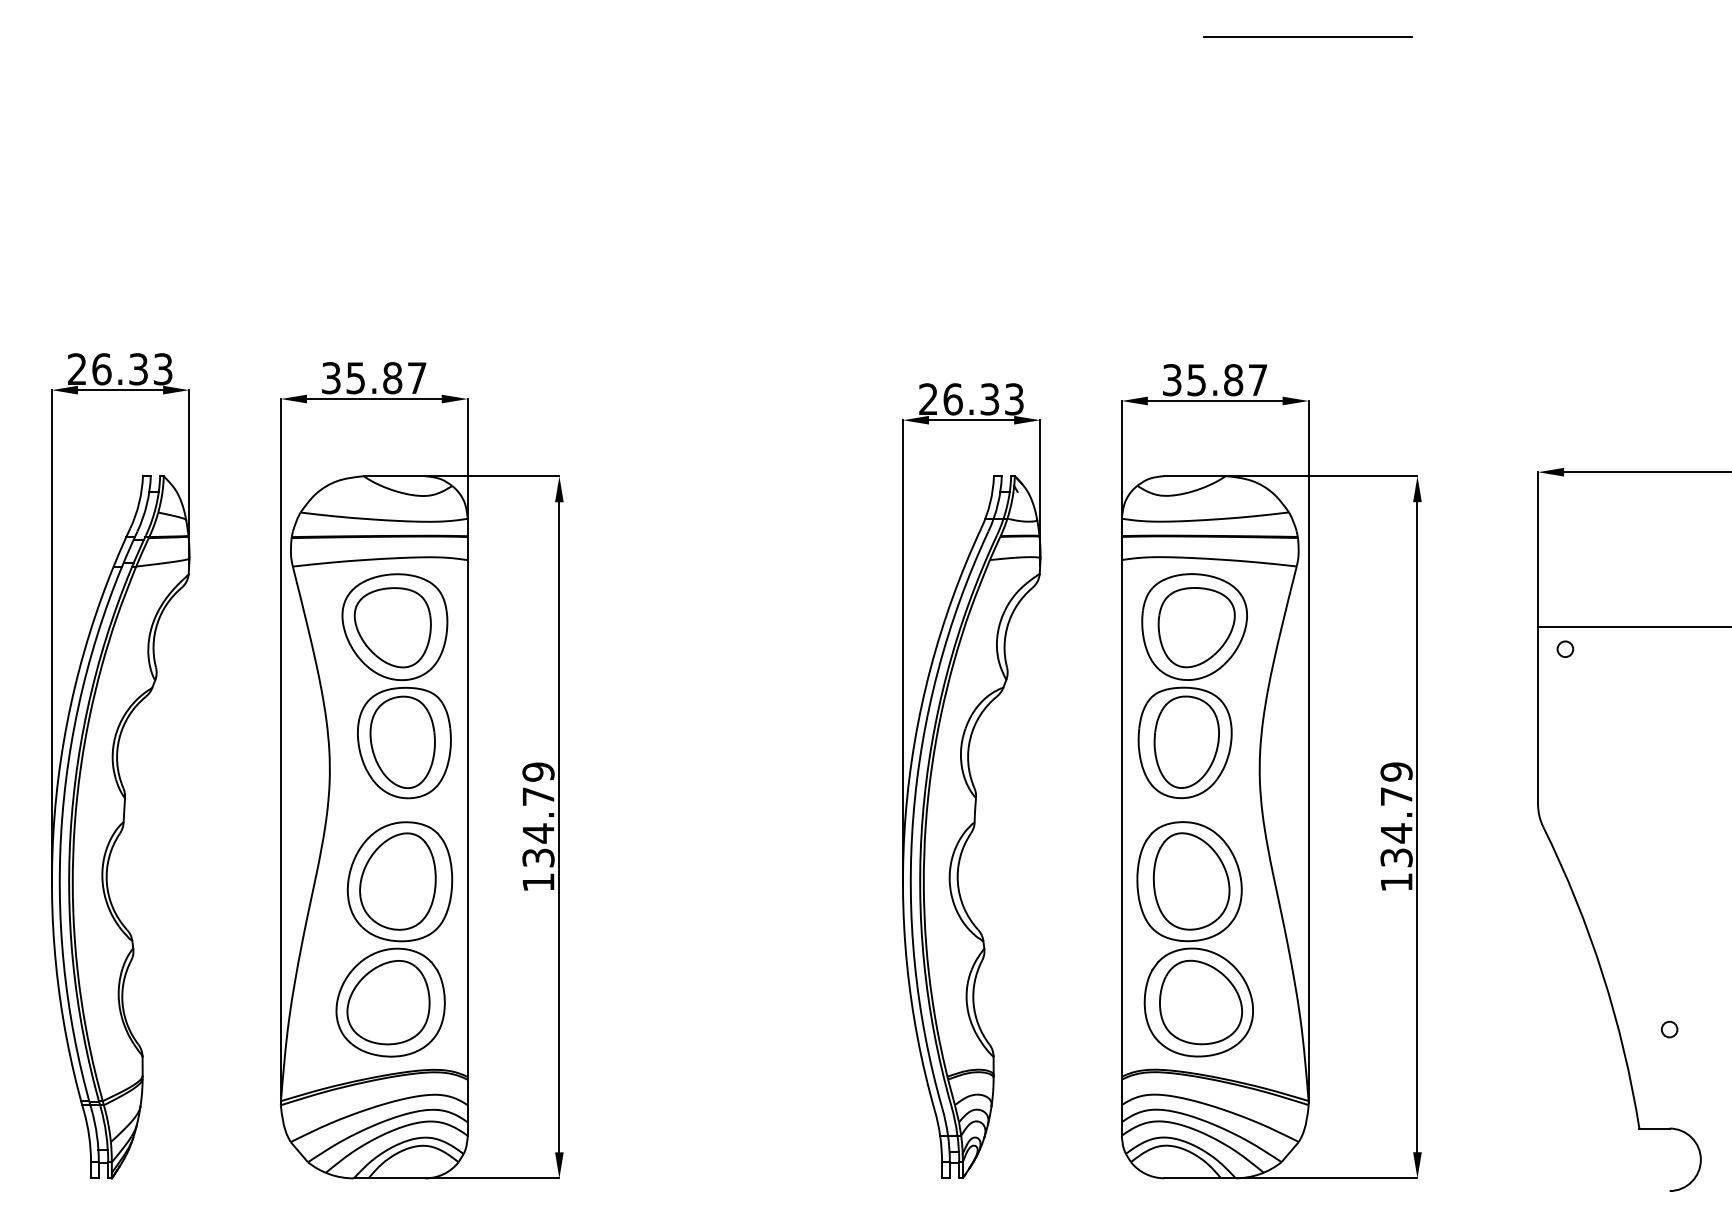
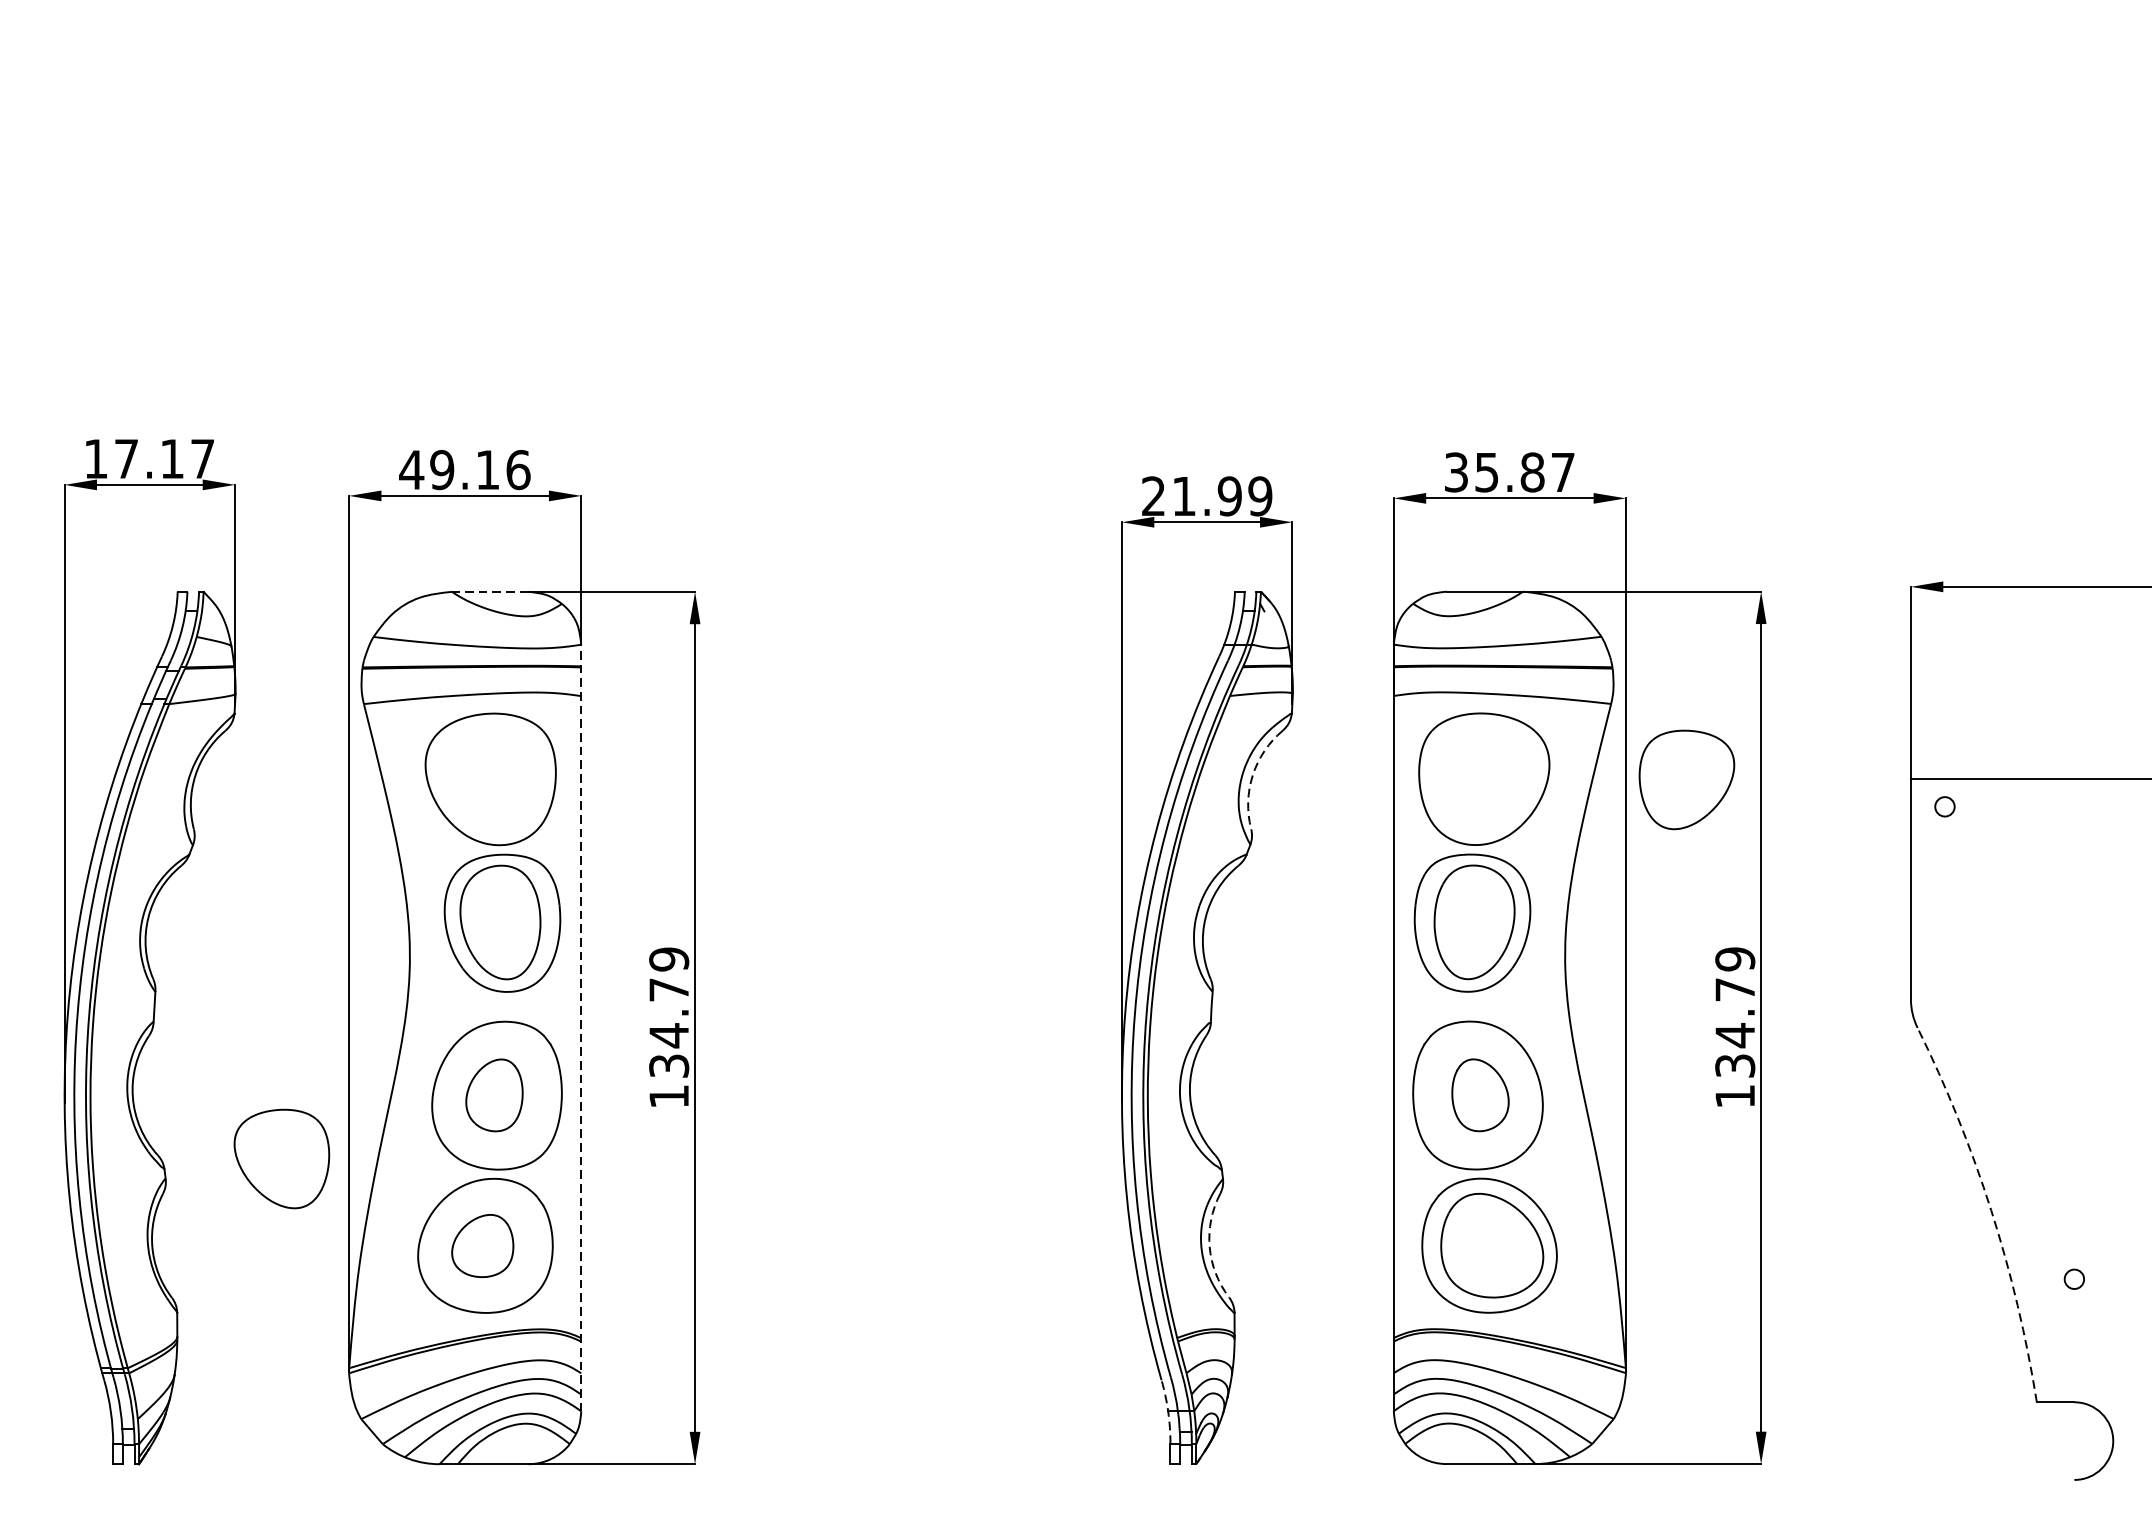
line: (1307, 36) -> (1624, 45), removed
text: (120, 369) -> (149, 459), 26.33 -> 17.17
text: (374, 378) -> (465, 470), 35.87 -> 49.16
text: (983, 399) -> (1221, 496), 26.33 -> 21.99
line: (394, 476) -> (490, 592), solid -> dashed
arc: (1008, 623) -> (1253, 774), solid -> dashed
part: (392, 627) -> (281, 1158), moved
part: (1196, 627) -> (1686, 779), moved
line: (467, 827) -> (580, 1028), solid -> dashed
part: (397, 881) -> (493, 1095), size x0.6
part: (1191, 881) -> (1480, 1095), size x0.6
arc: (1602, 974) -> (1991, 1210), solid -> dashed
part: (388, 1002) -> (482, 1245), size x0.6
arc: (973, 1003) -> (1209, 1246), solid -> dashed
arc: (940, 1136) -> (1168, 1412), solid -> dashed

